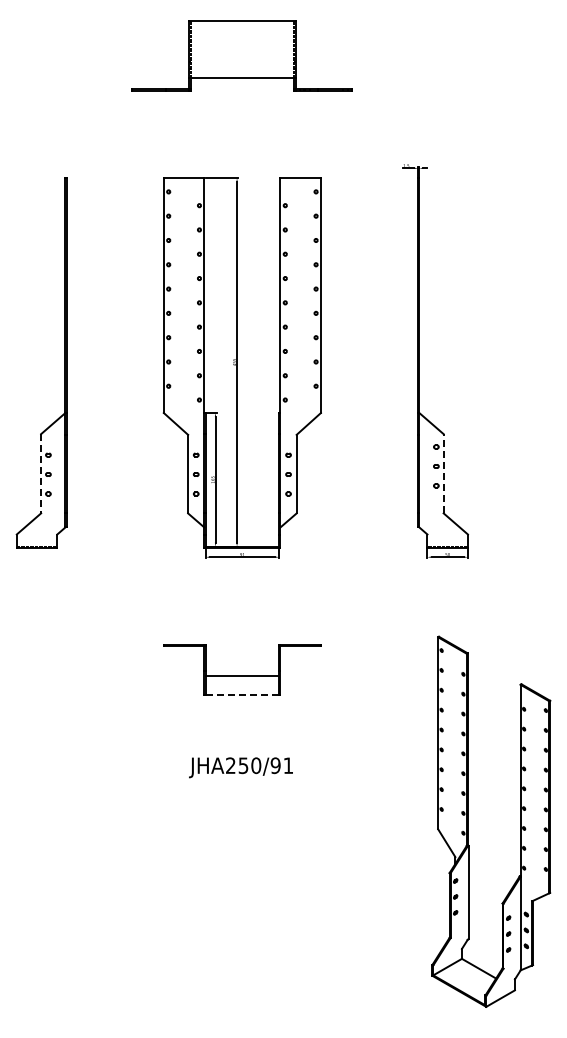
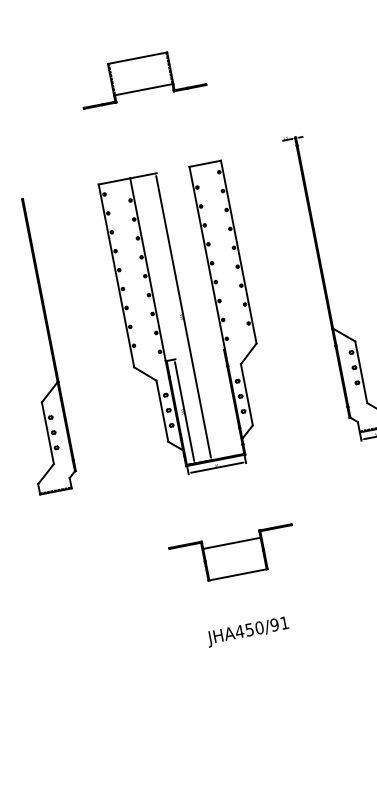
part: (242, 55) -> (141, 77), size x0.71
line: (41, 473) -> (48, 432), dashed -> solid
line: (443, 473) -> (361, 372), dashed -> solid
line: (242, 676) -> (232, 543), moved
line: (242, 694) -> (238, 574), dashed -> solid
text: (230, 765) -> (239, 631), JHA250/91 -> JHA450/91

